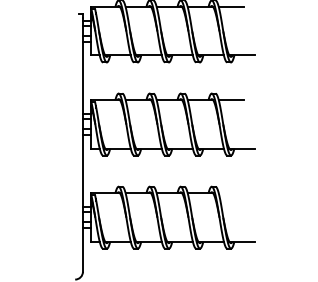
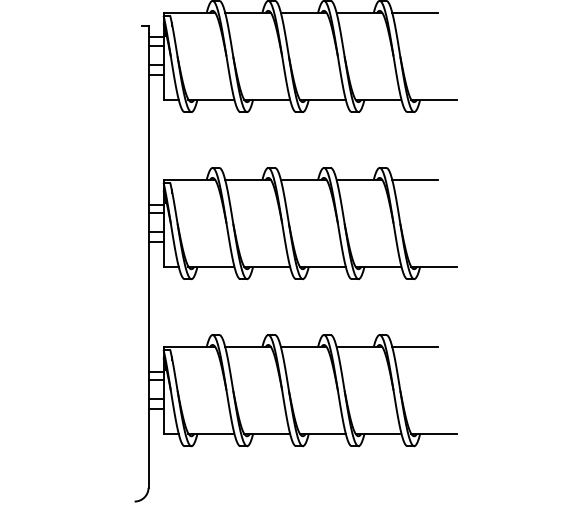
line: (231, 193) -> (415, 347), added

